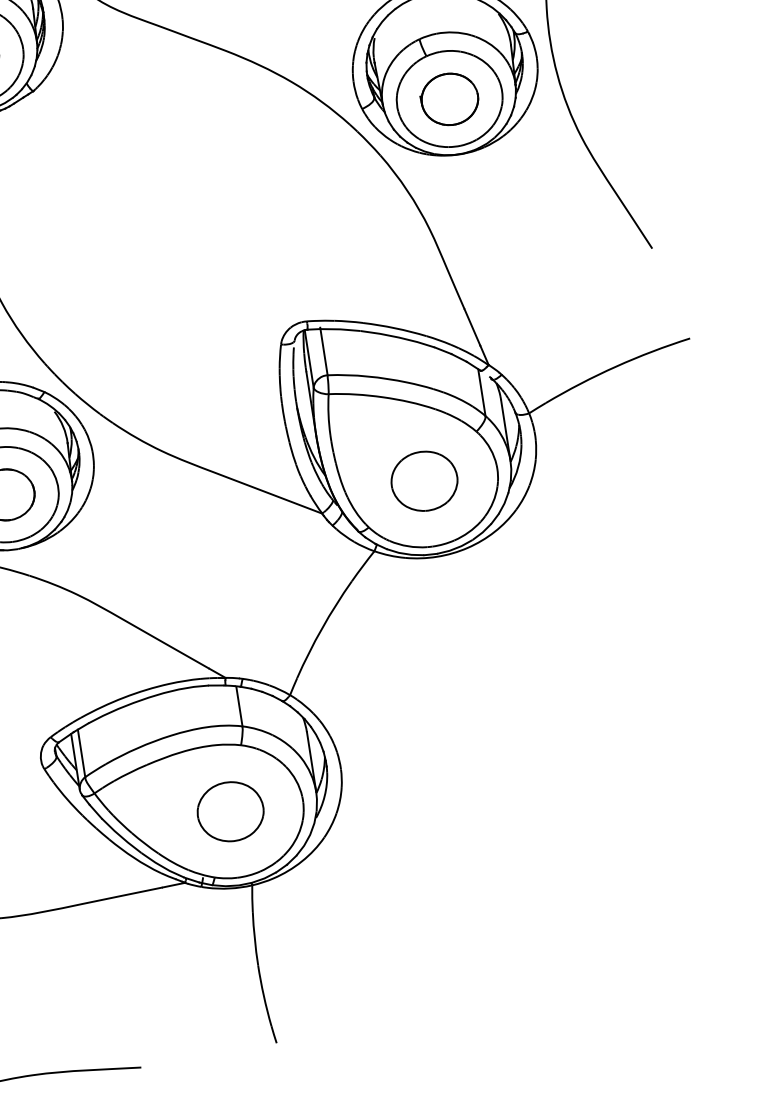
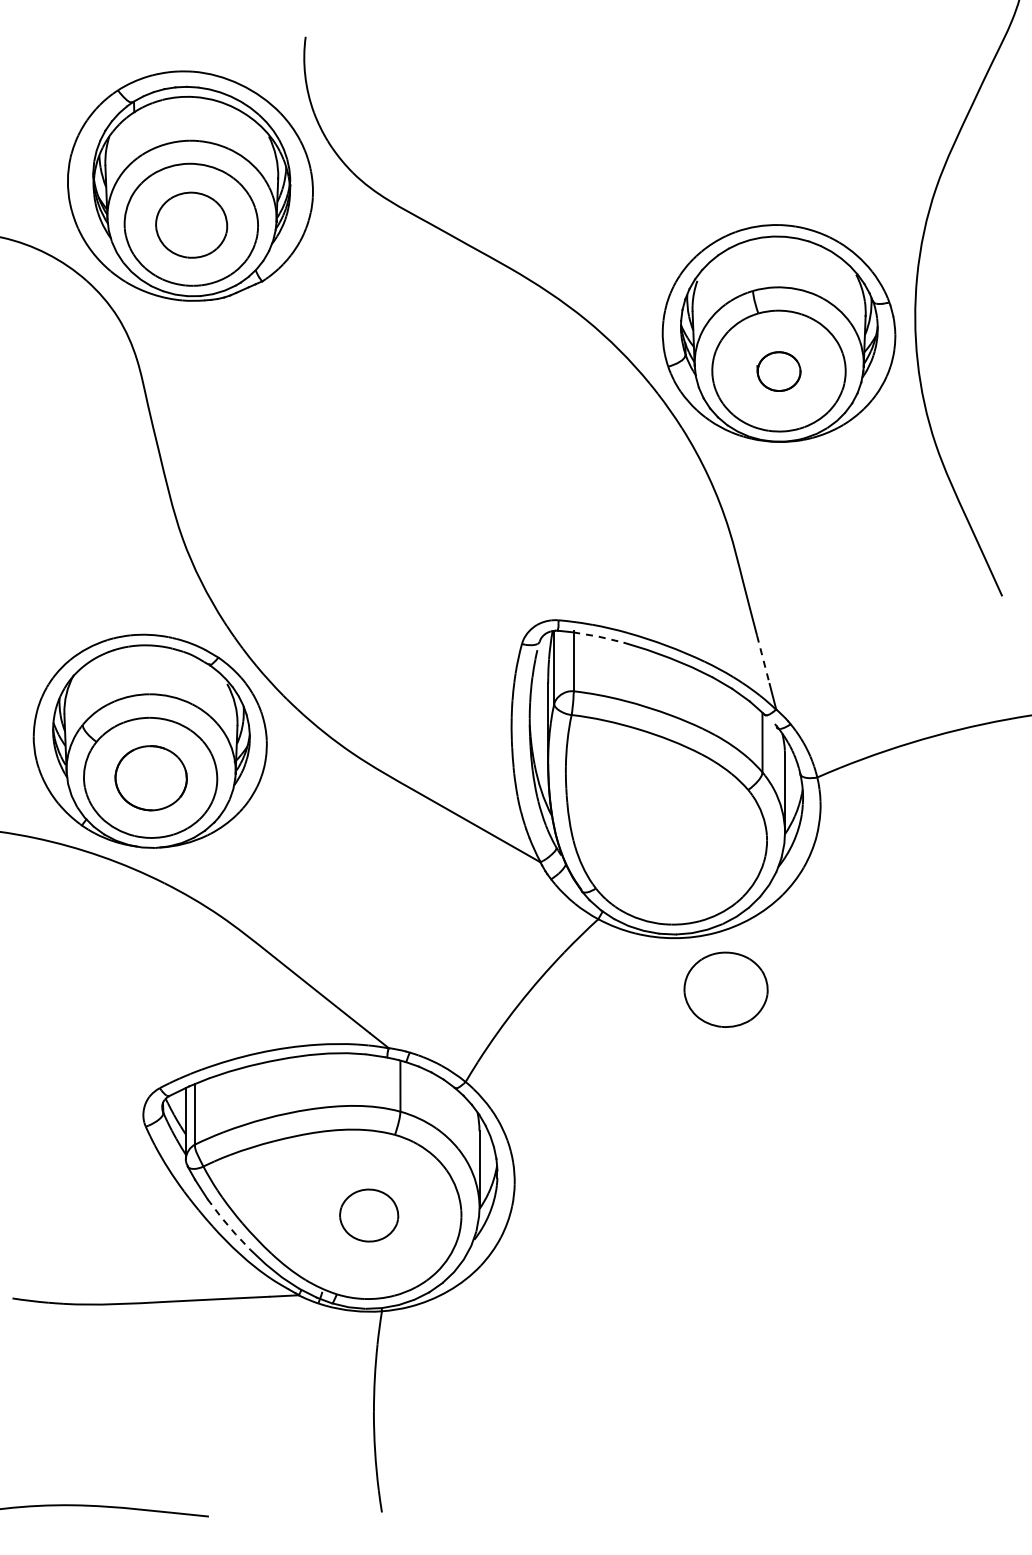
part: (449, 99) -> (778, 371), size x0.6
line: (472, 327) -> (763, 659), solid -> dashed
line: (340, 329) -> (598, 636), solid -> dashed
part: (424, 481) -> (725, 989), moved
part: (230, 811) -> (368, 1215), size x0.7
line: (121, 836) -> (228, 1225), solid -> dashed

